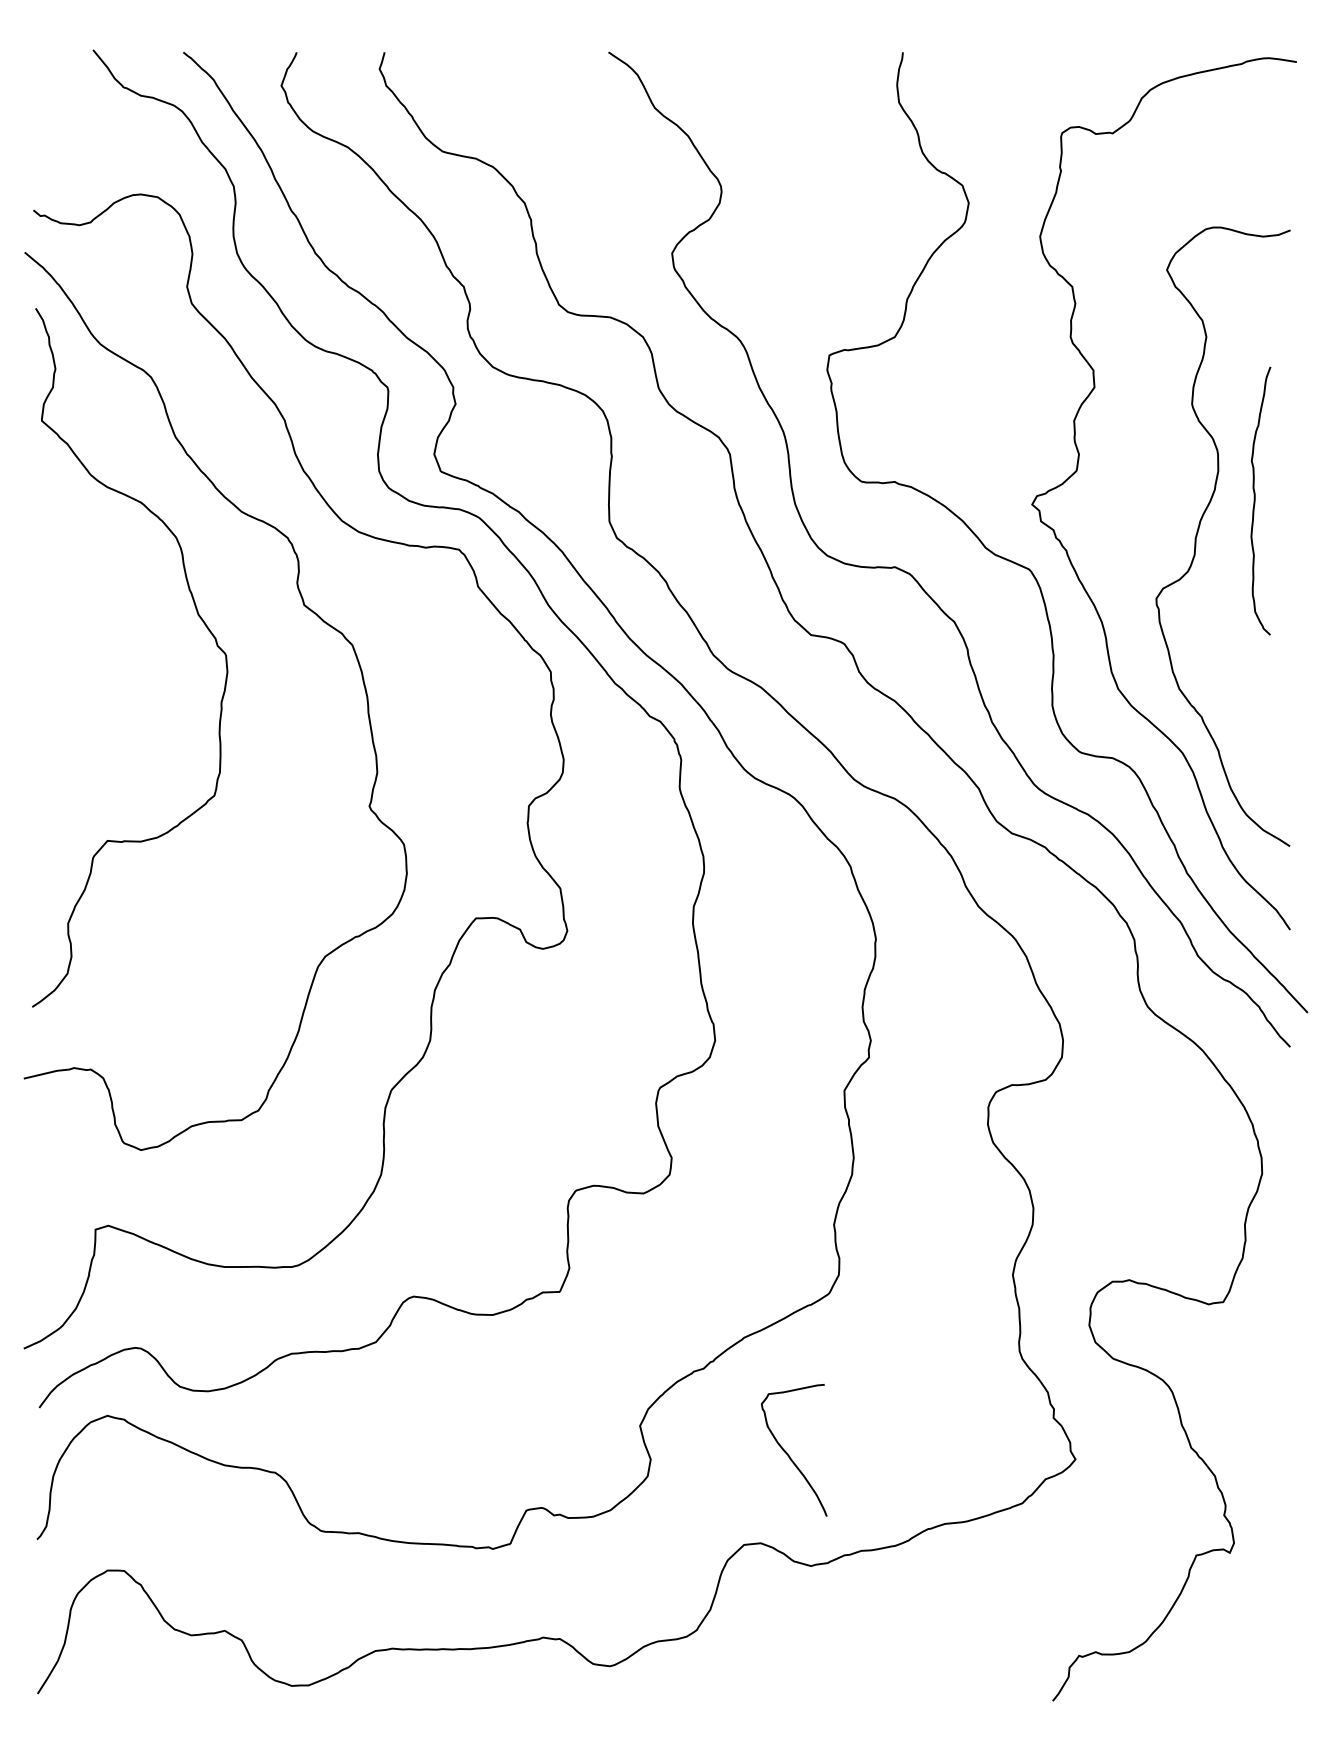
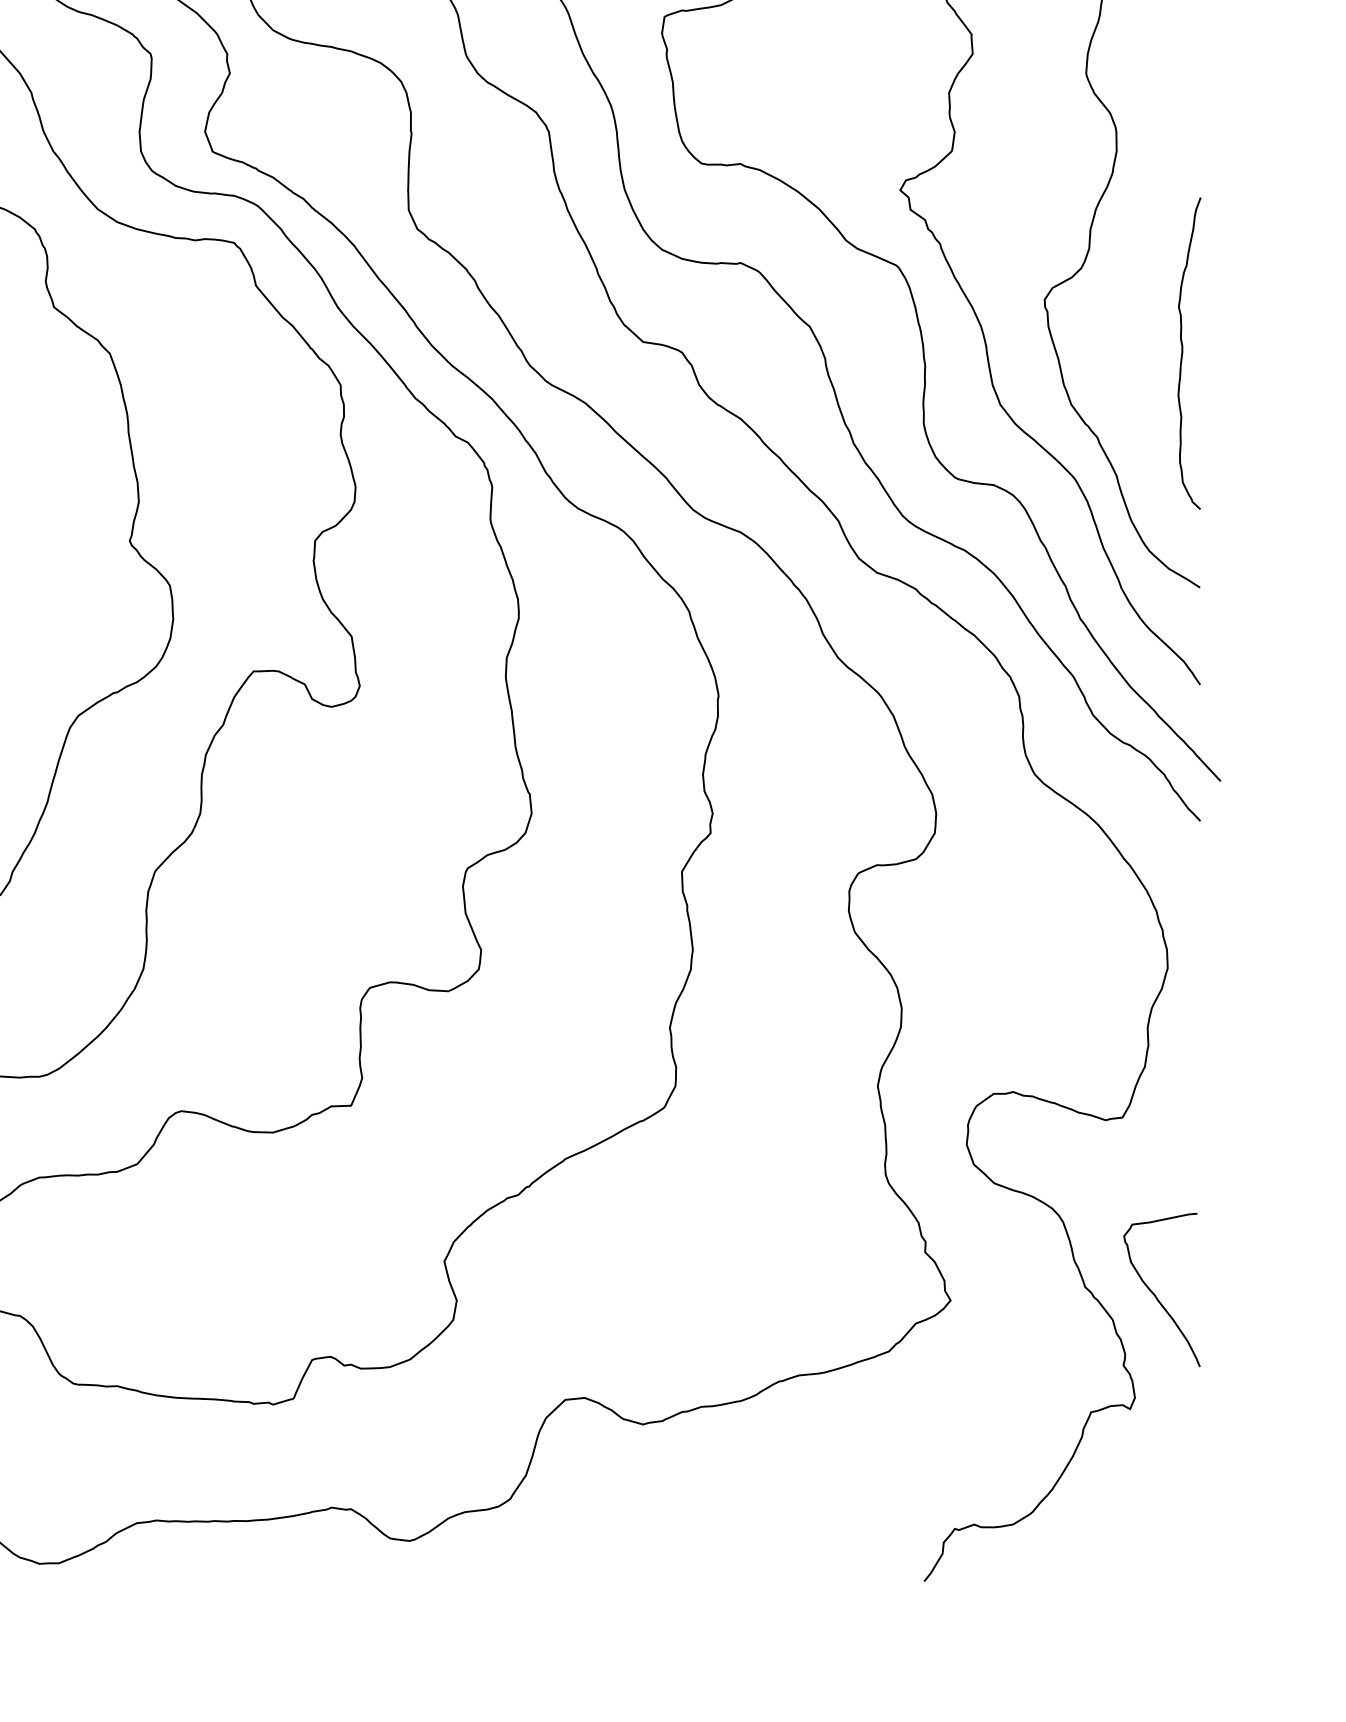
curve: (1255, 500) -> (1183, 352), moved
curve: (788, 1453) -> (1155, 1293), moved

